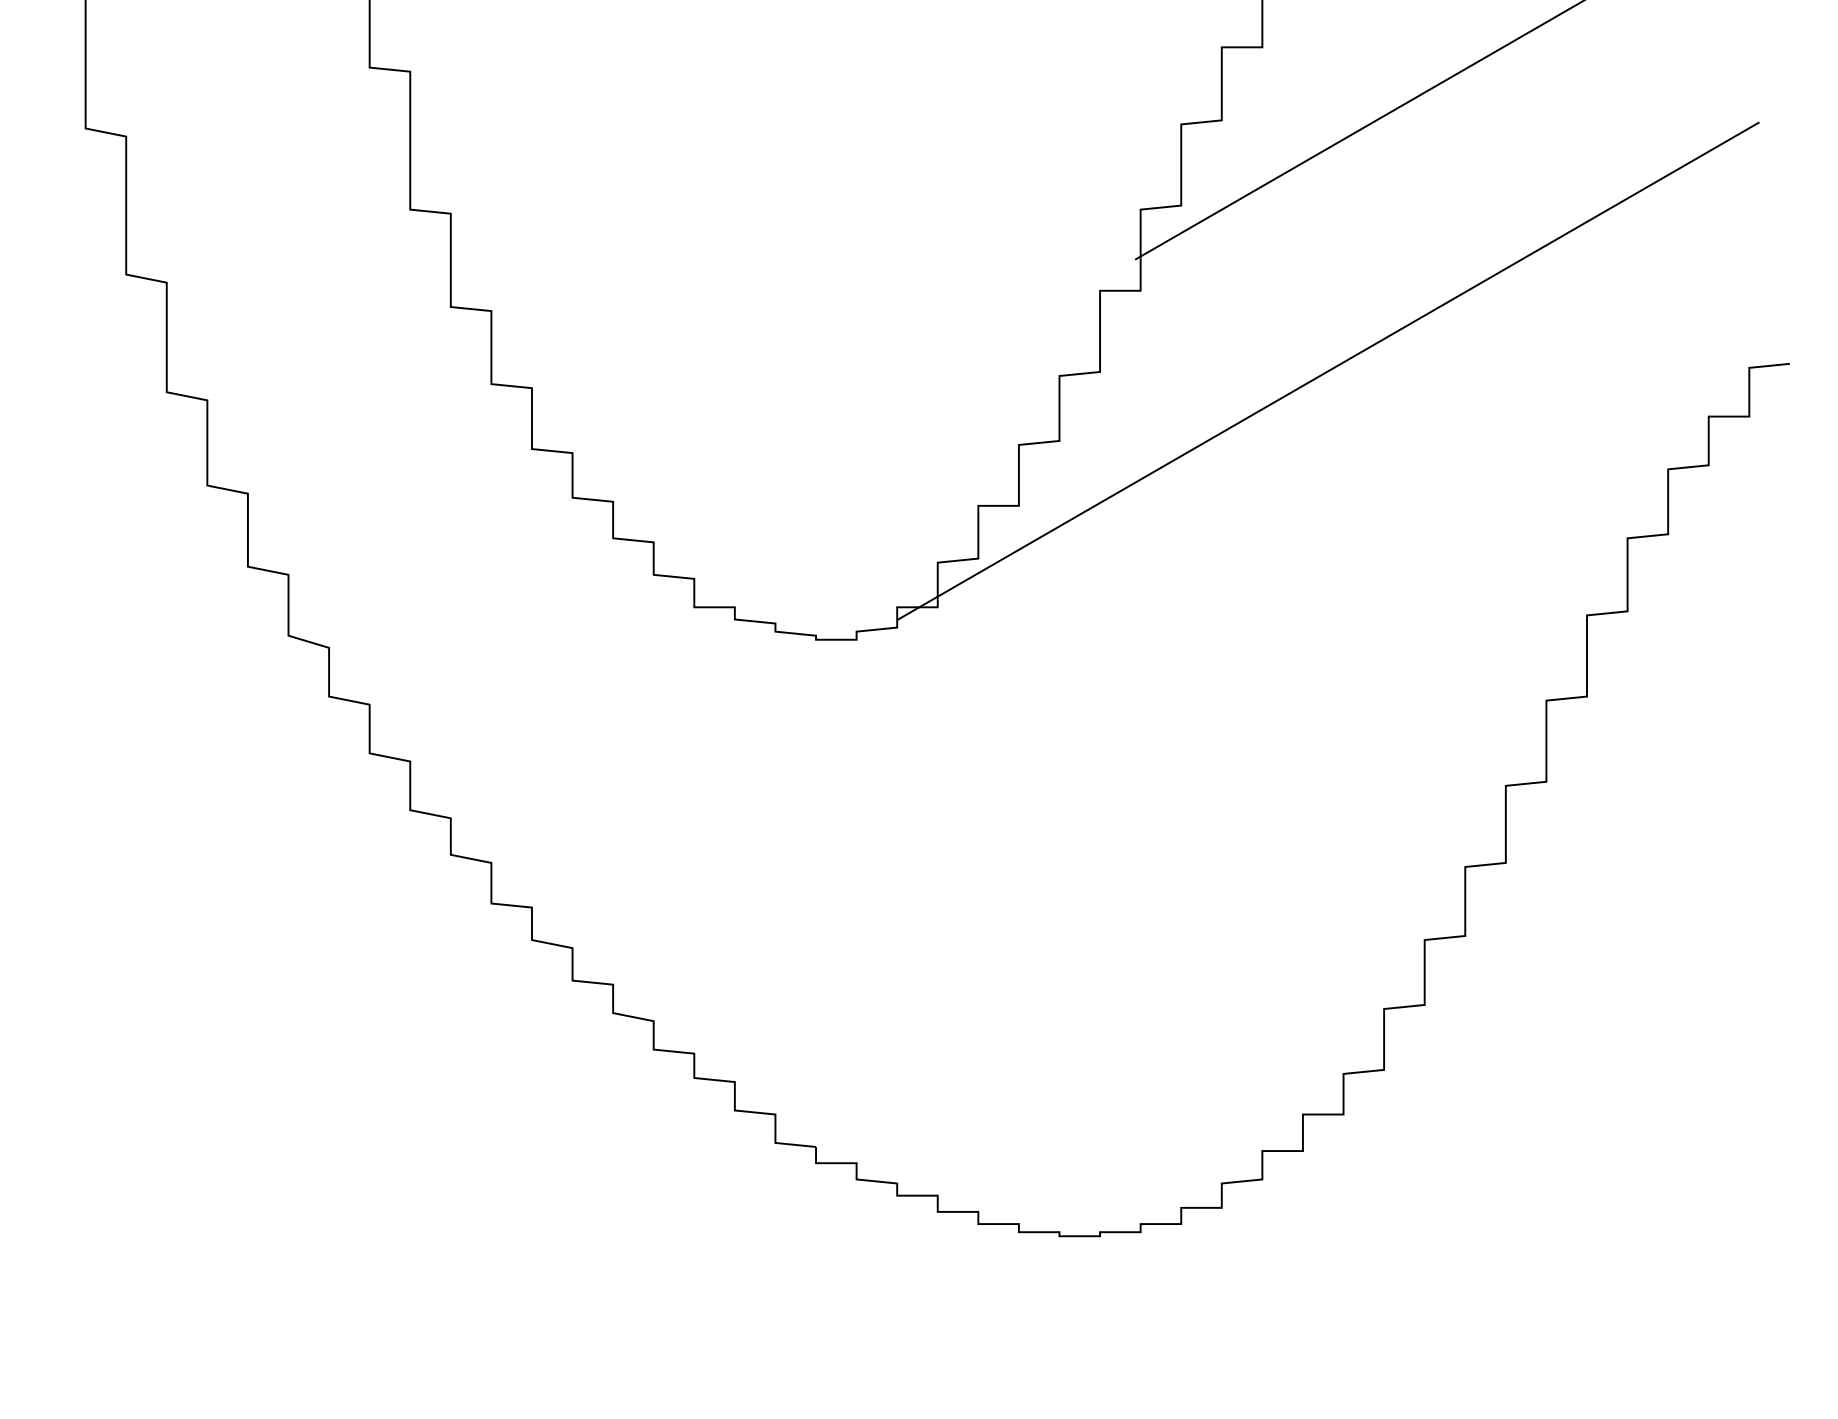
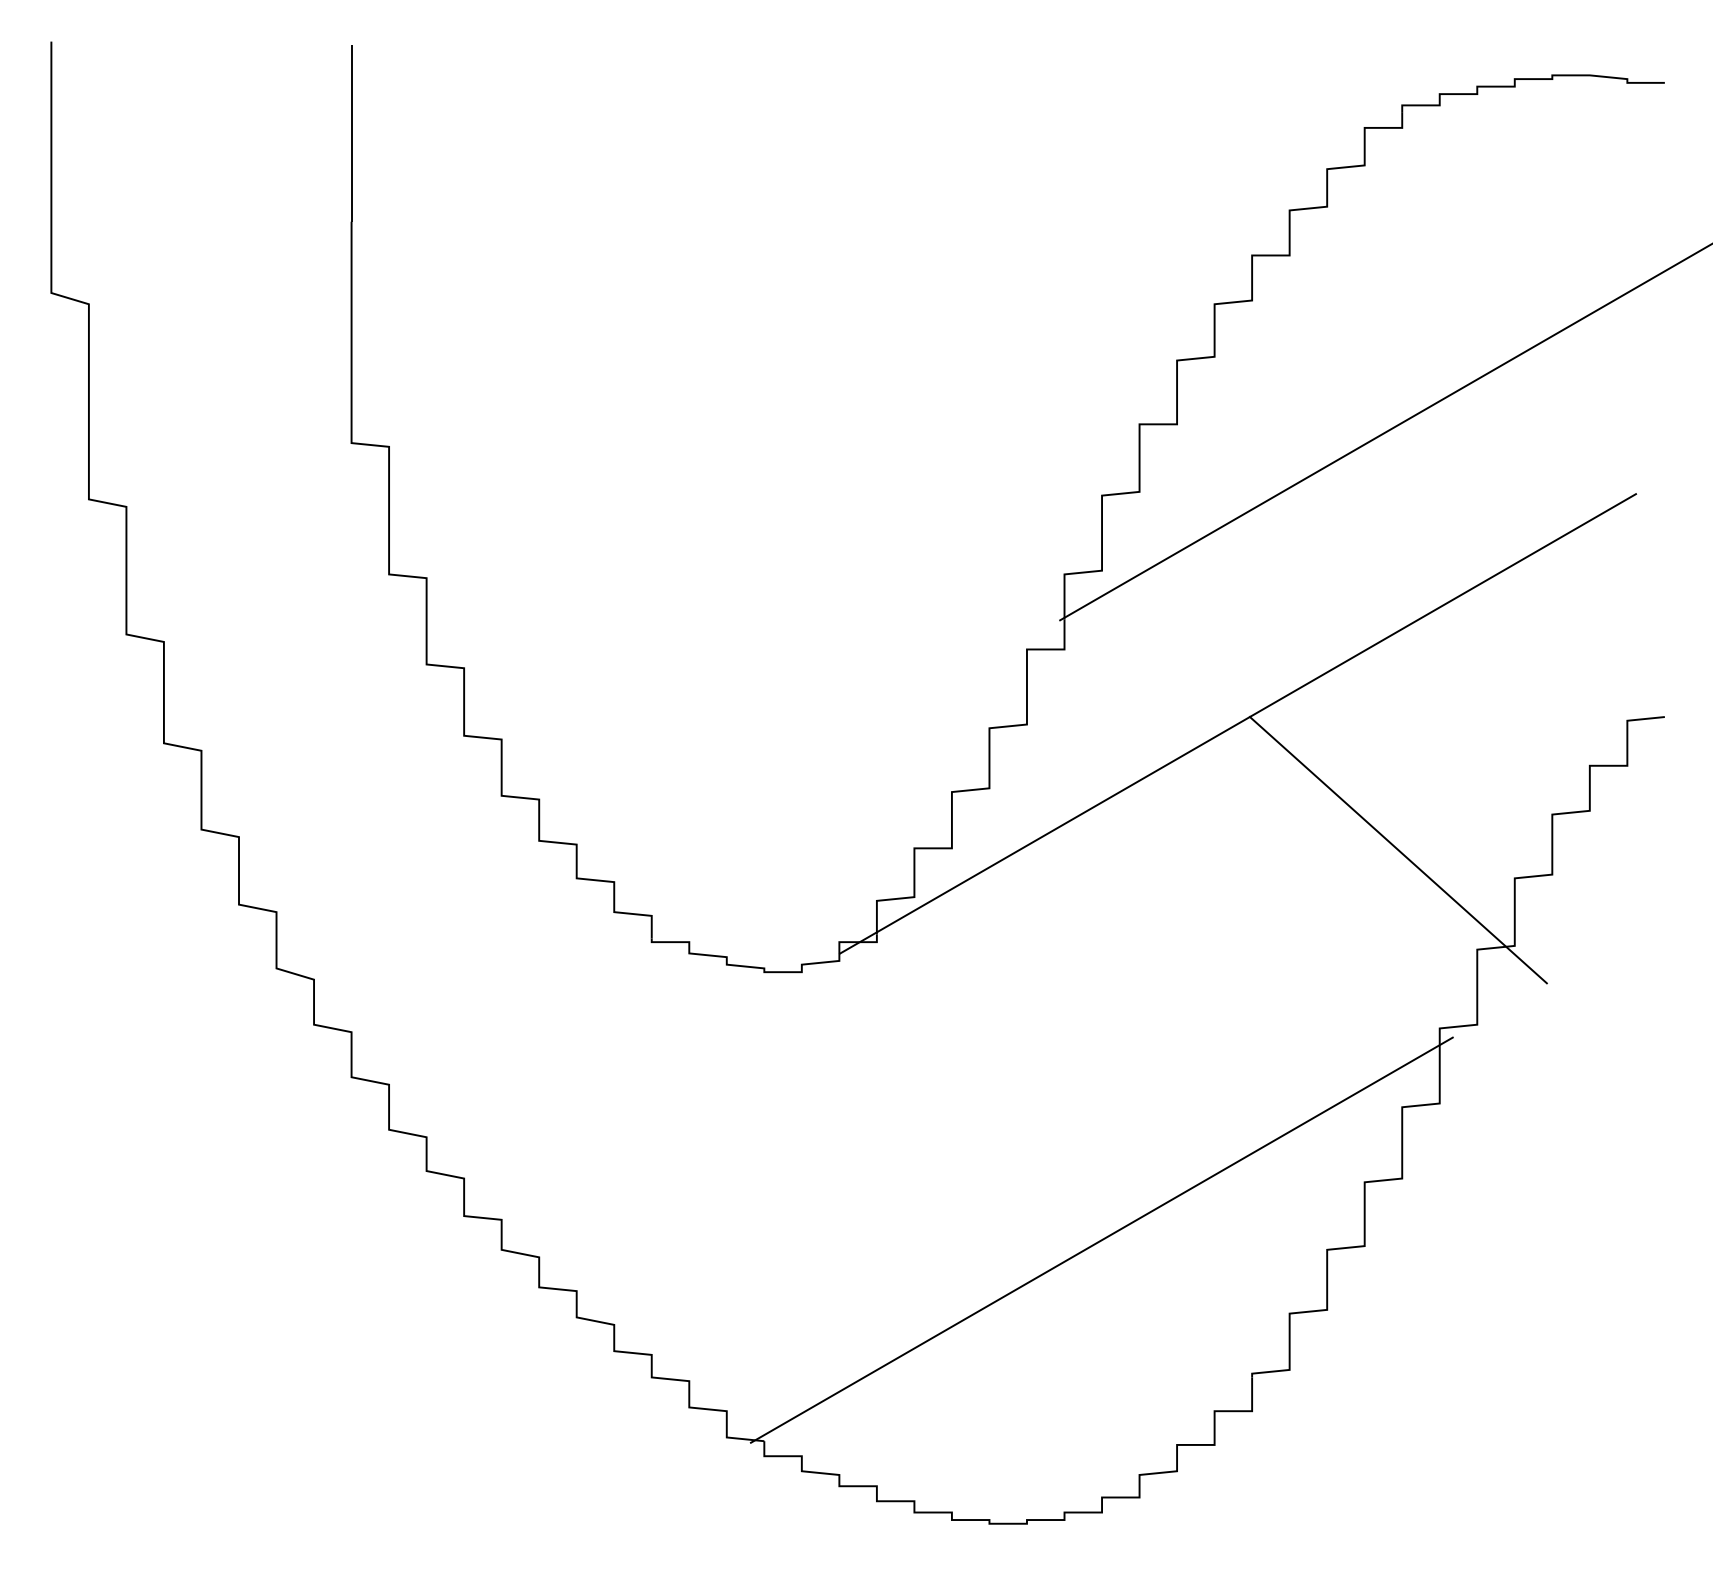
line: (1500, 508) -> (1397, 850), added
line: (1180, 928) -> (1101, 1239), added

